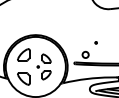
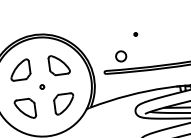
part: (43, 66) -> (54, 84), size x1.43

